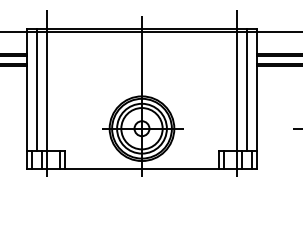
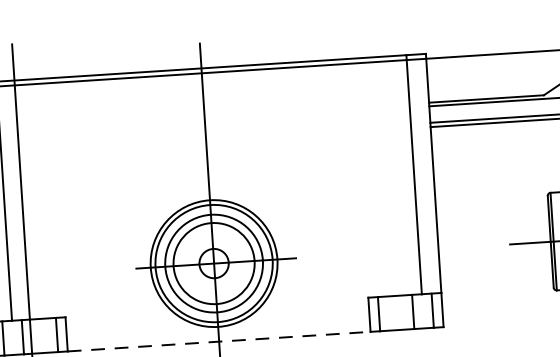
line: (237, 93) -> (396, 182), removed
line: (142, 168) -> (220, 341), solid -> dashed

